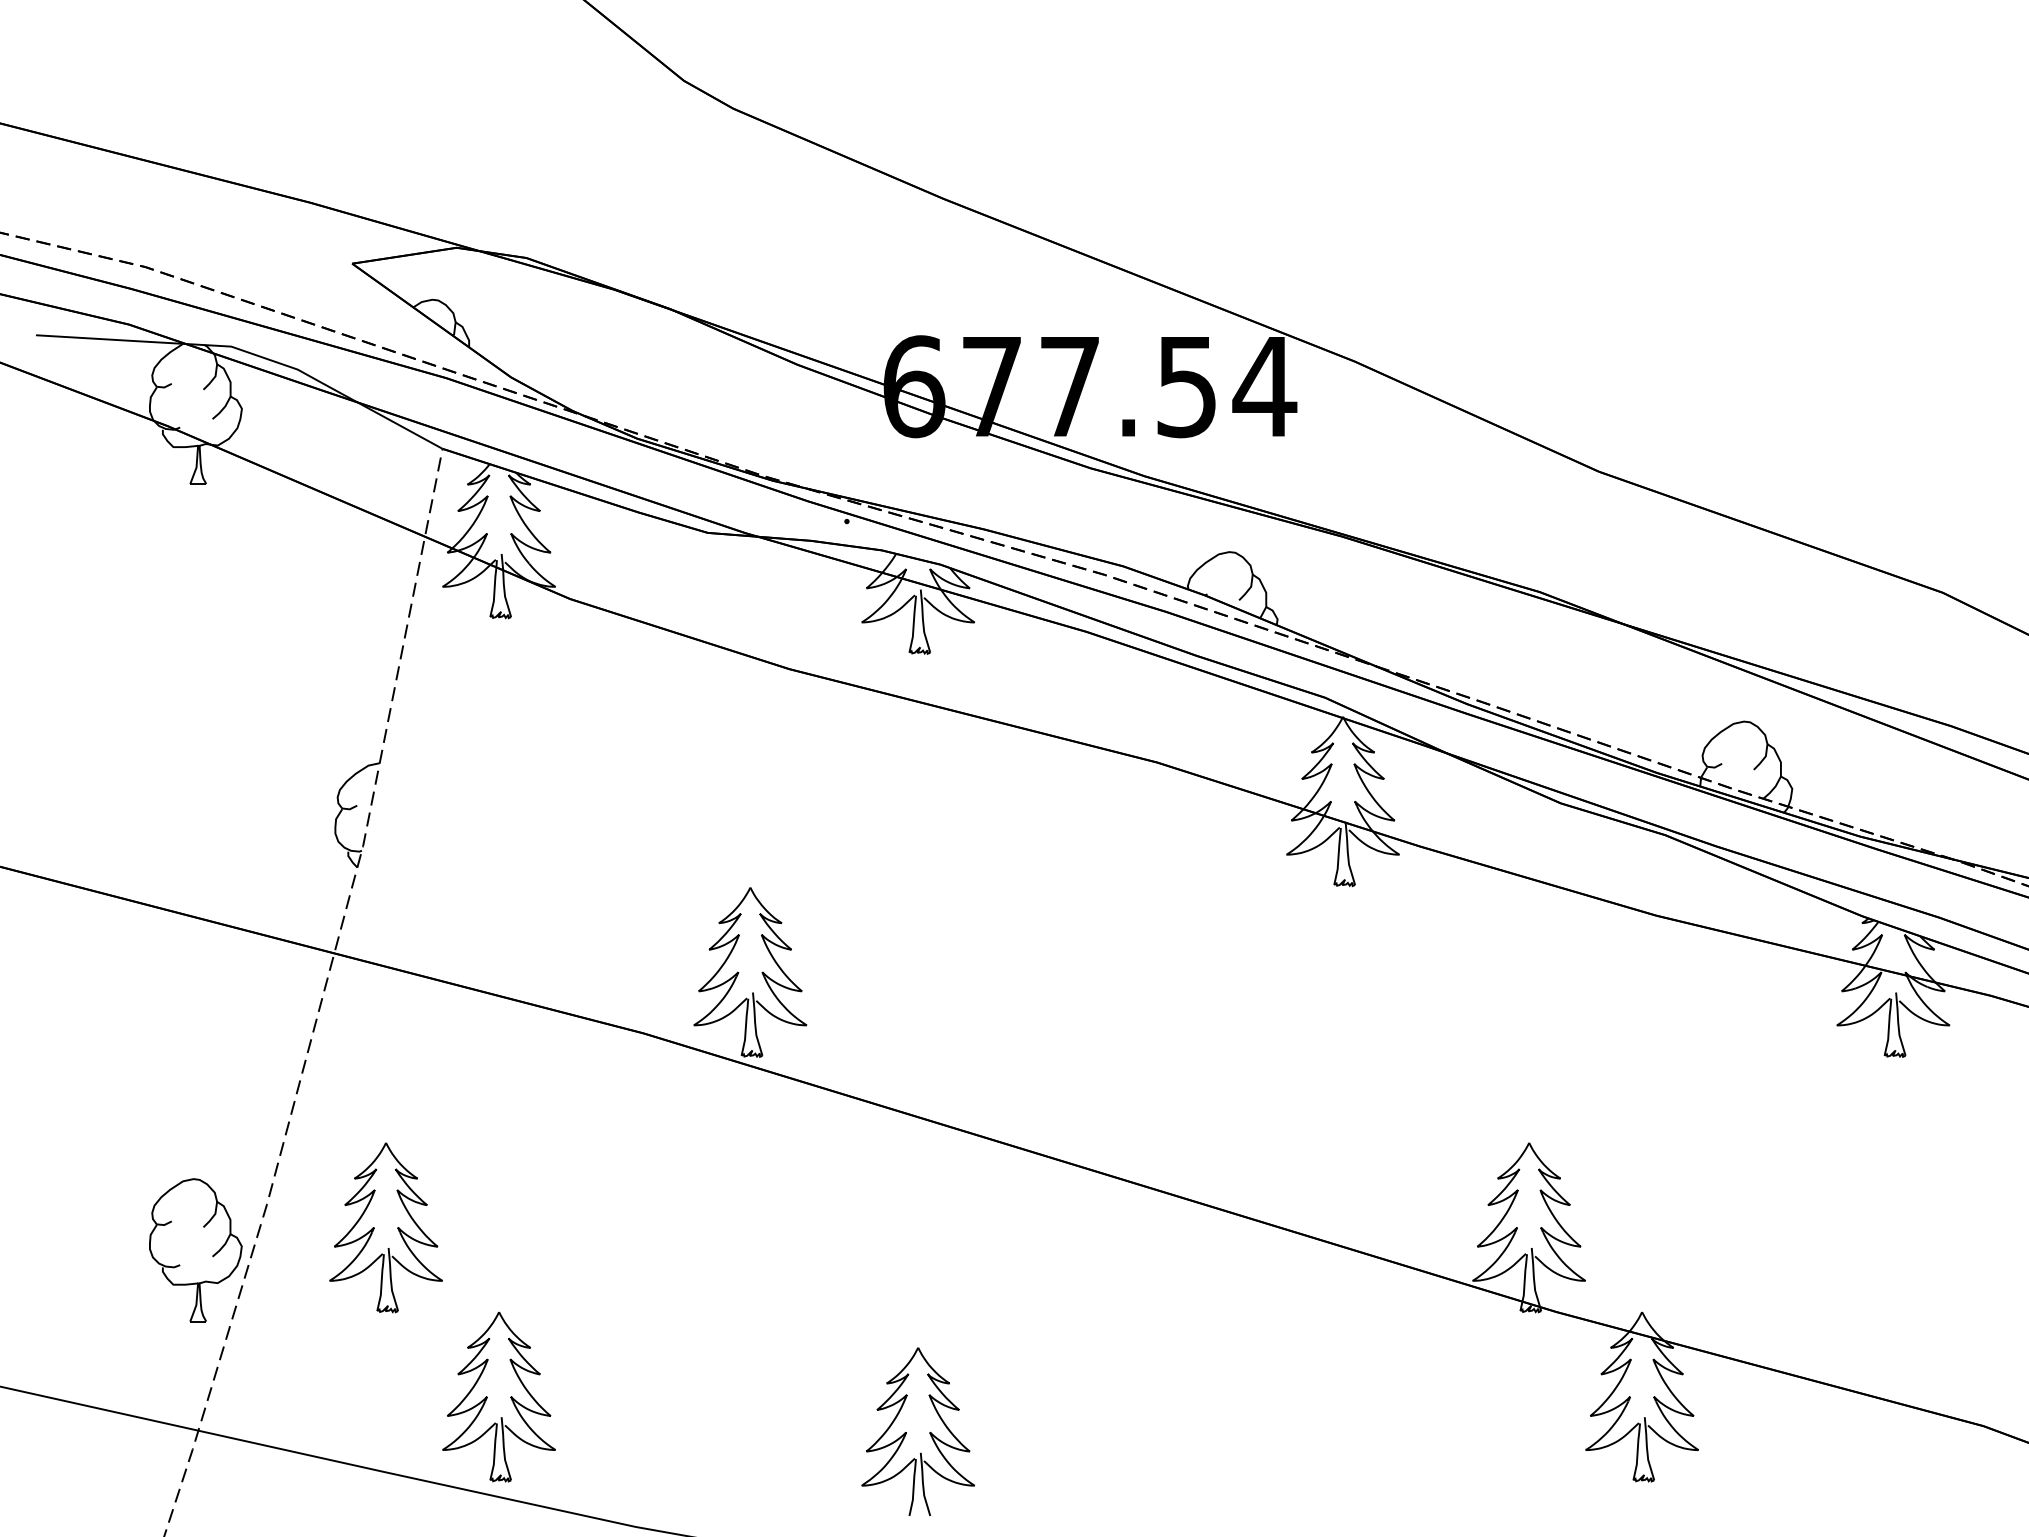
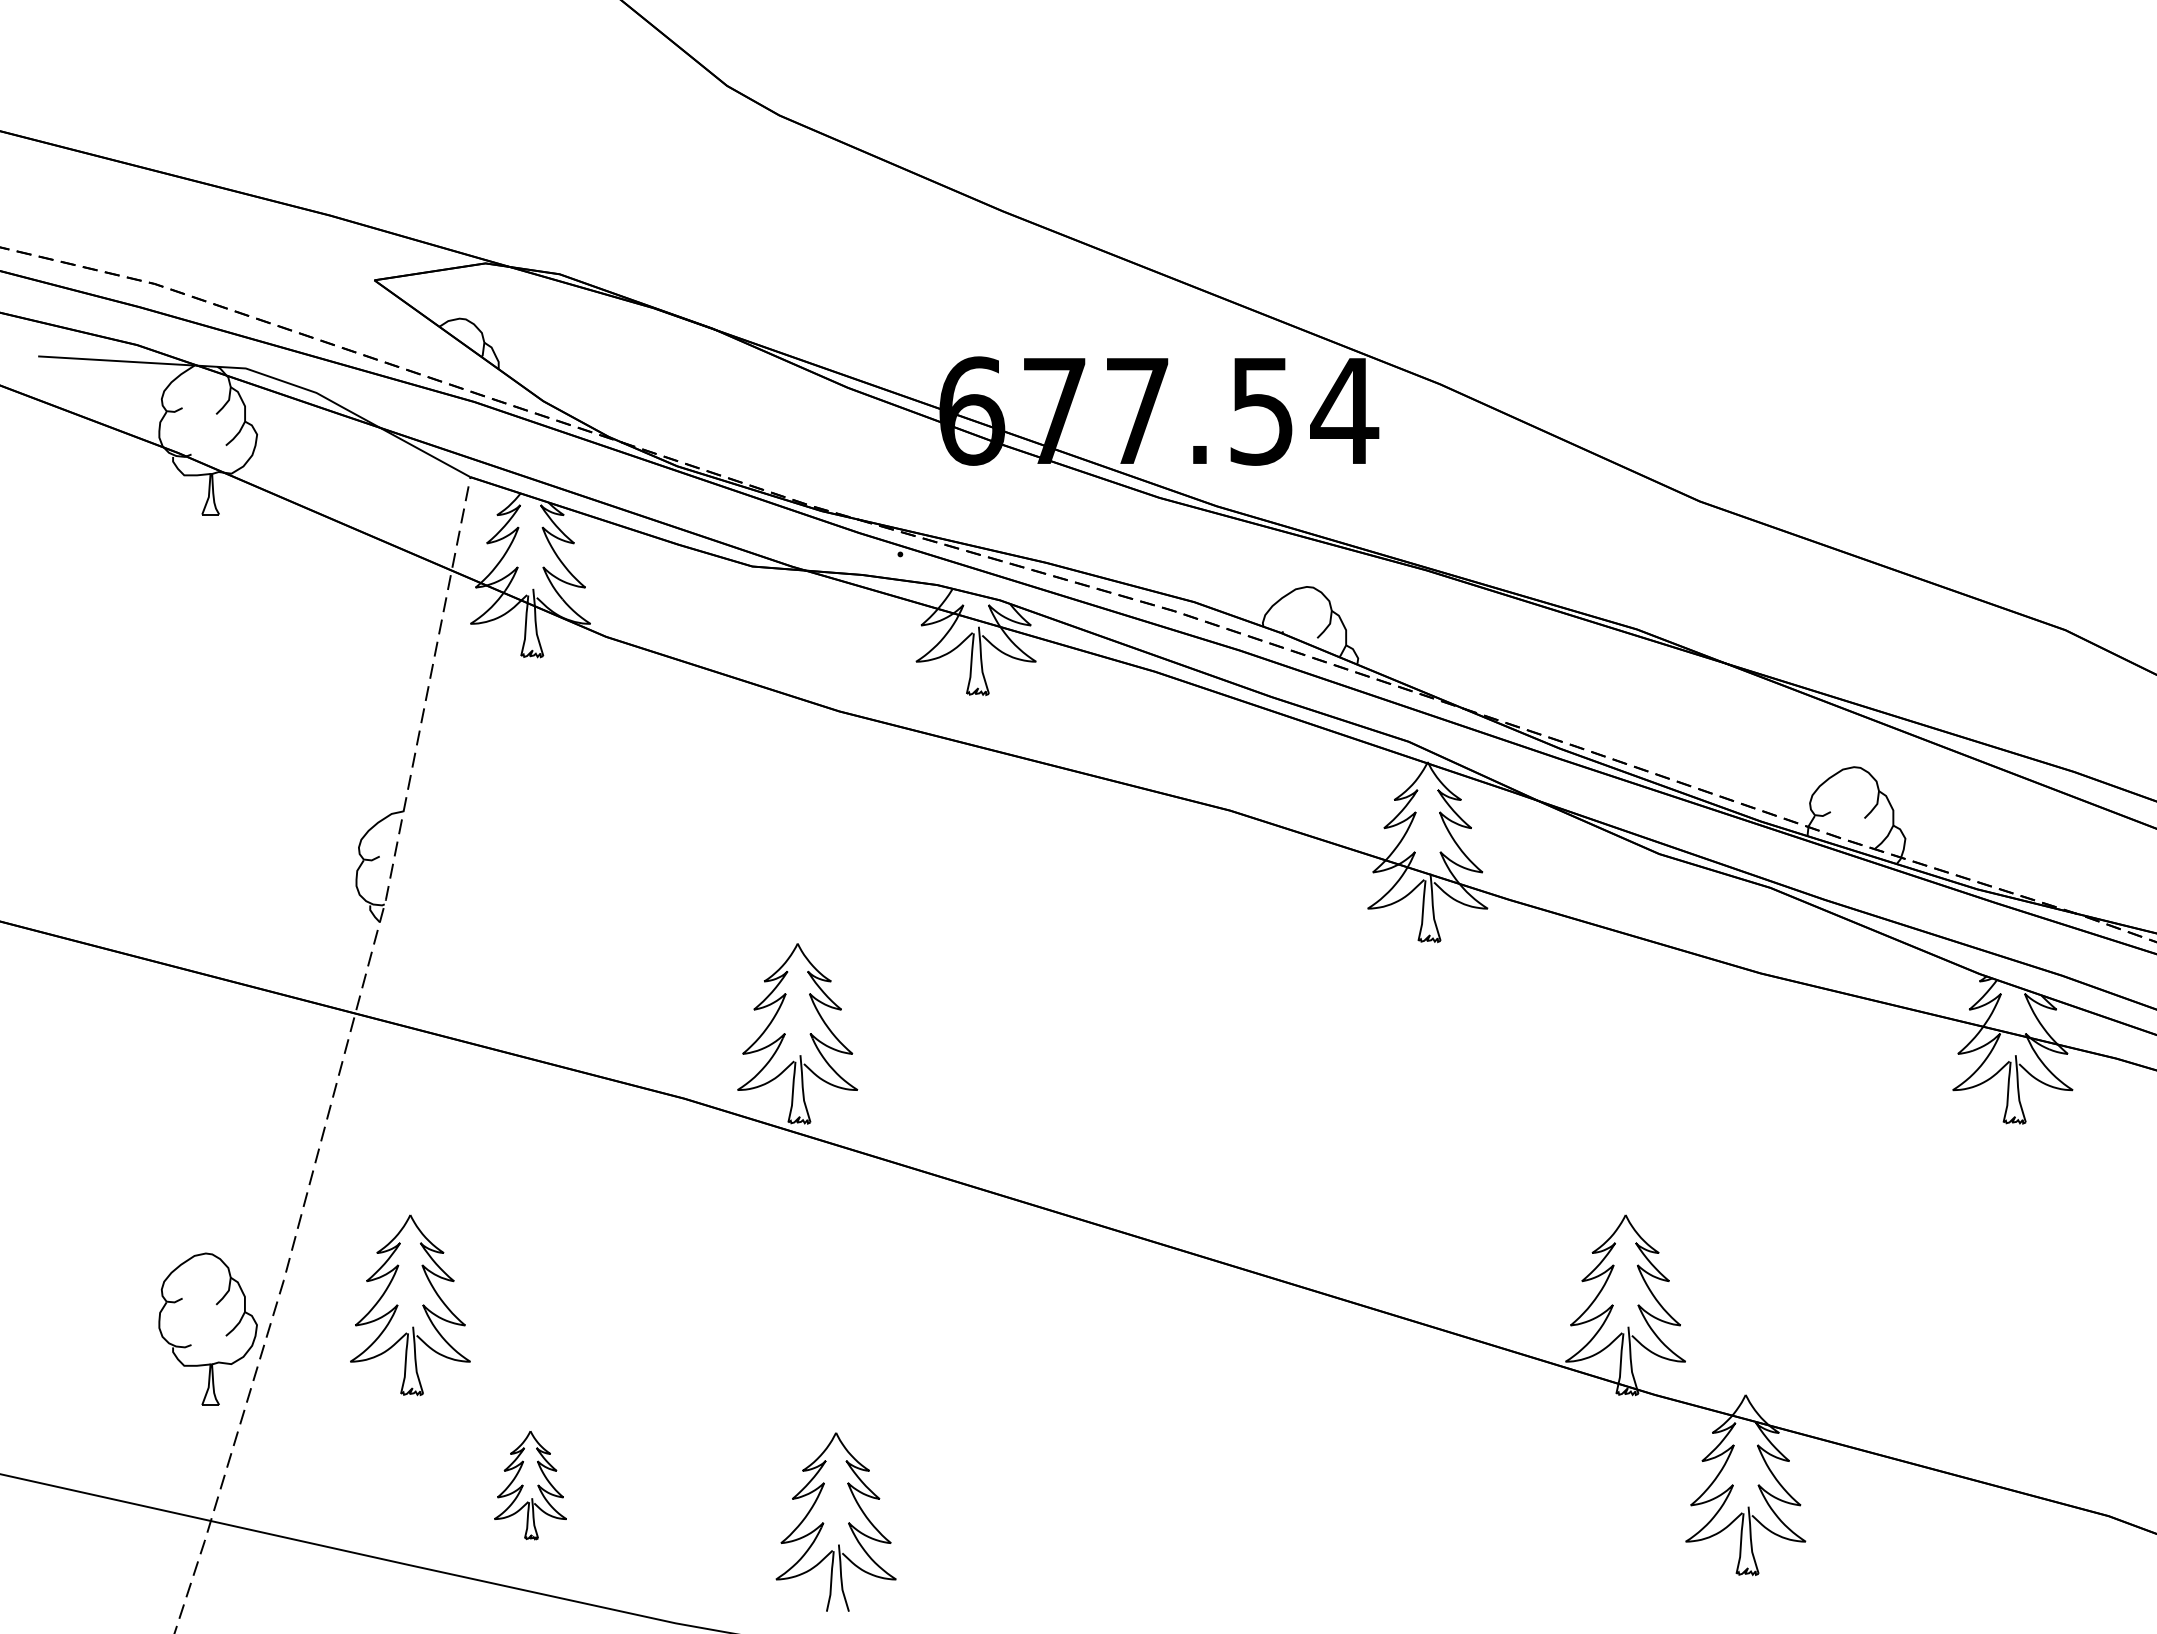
part: (499, 1397) -> (530, 1485), size x0.6
part: (907, 1433) -> (824, 1523), moved

